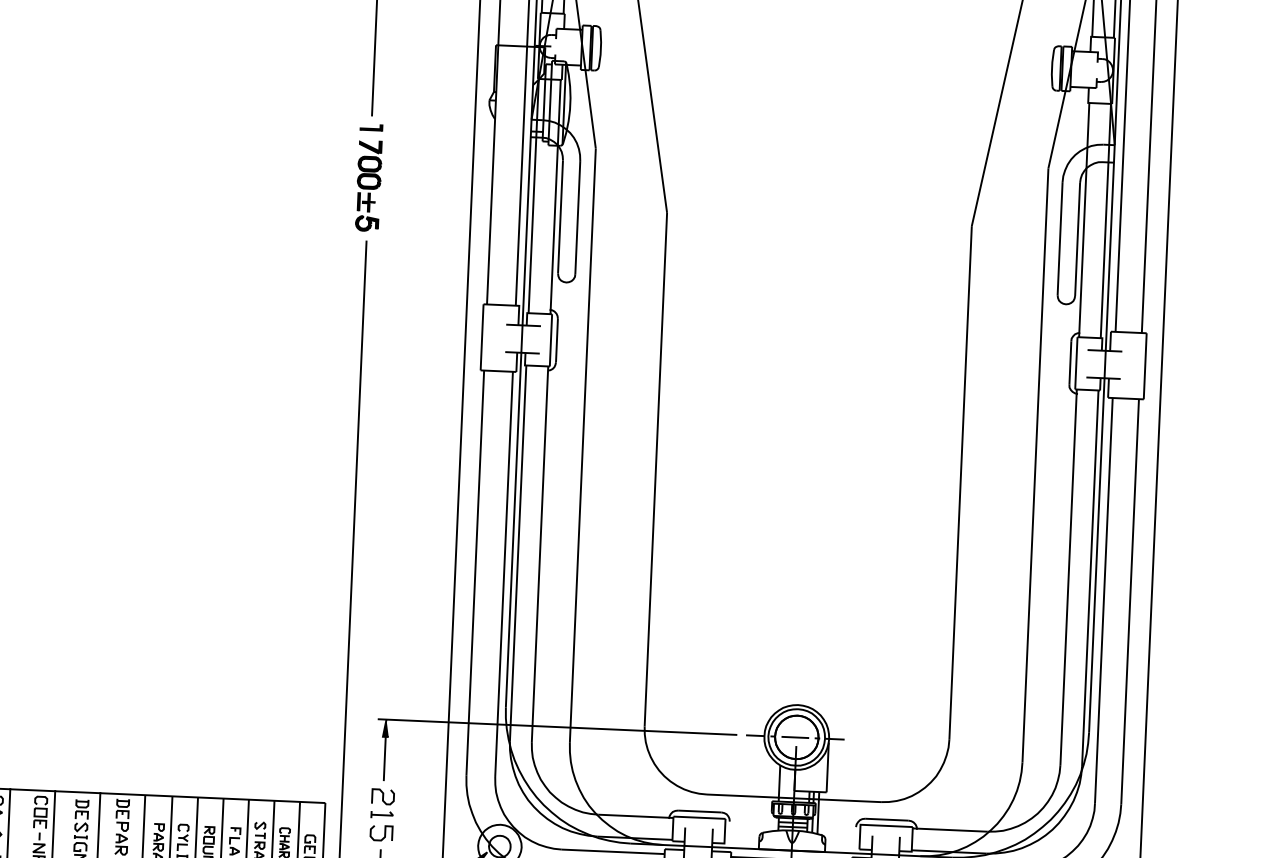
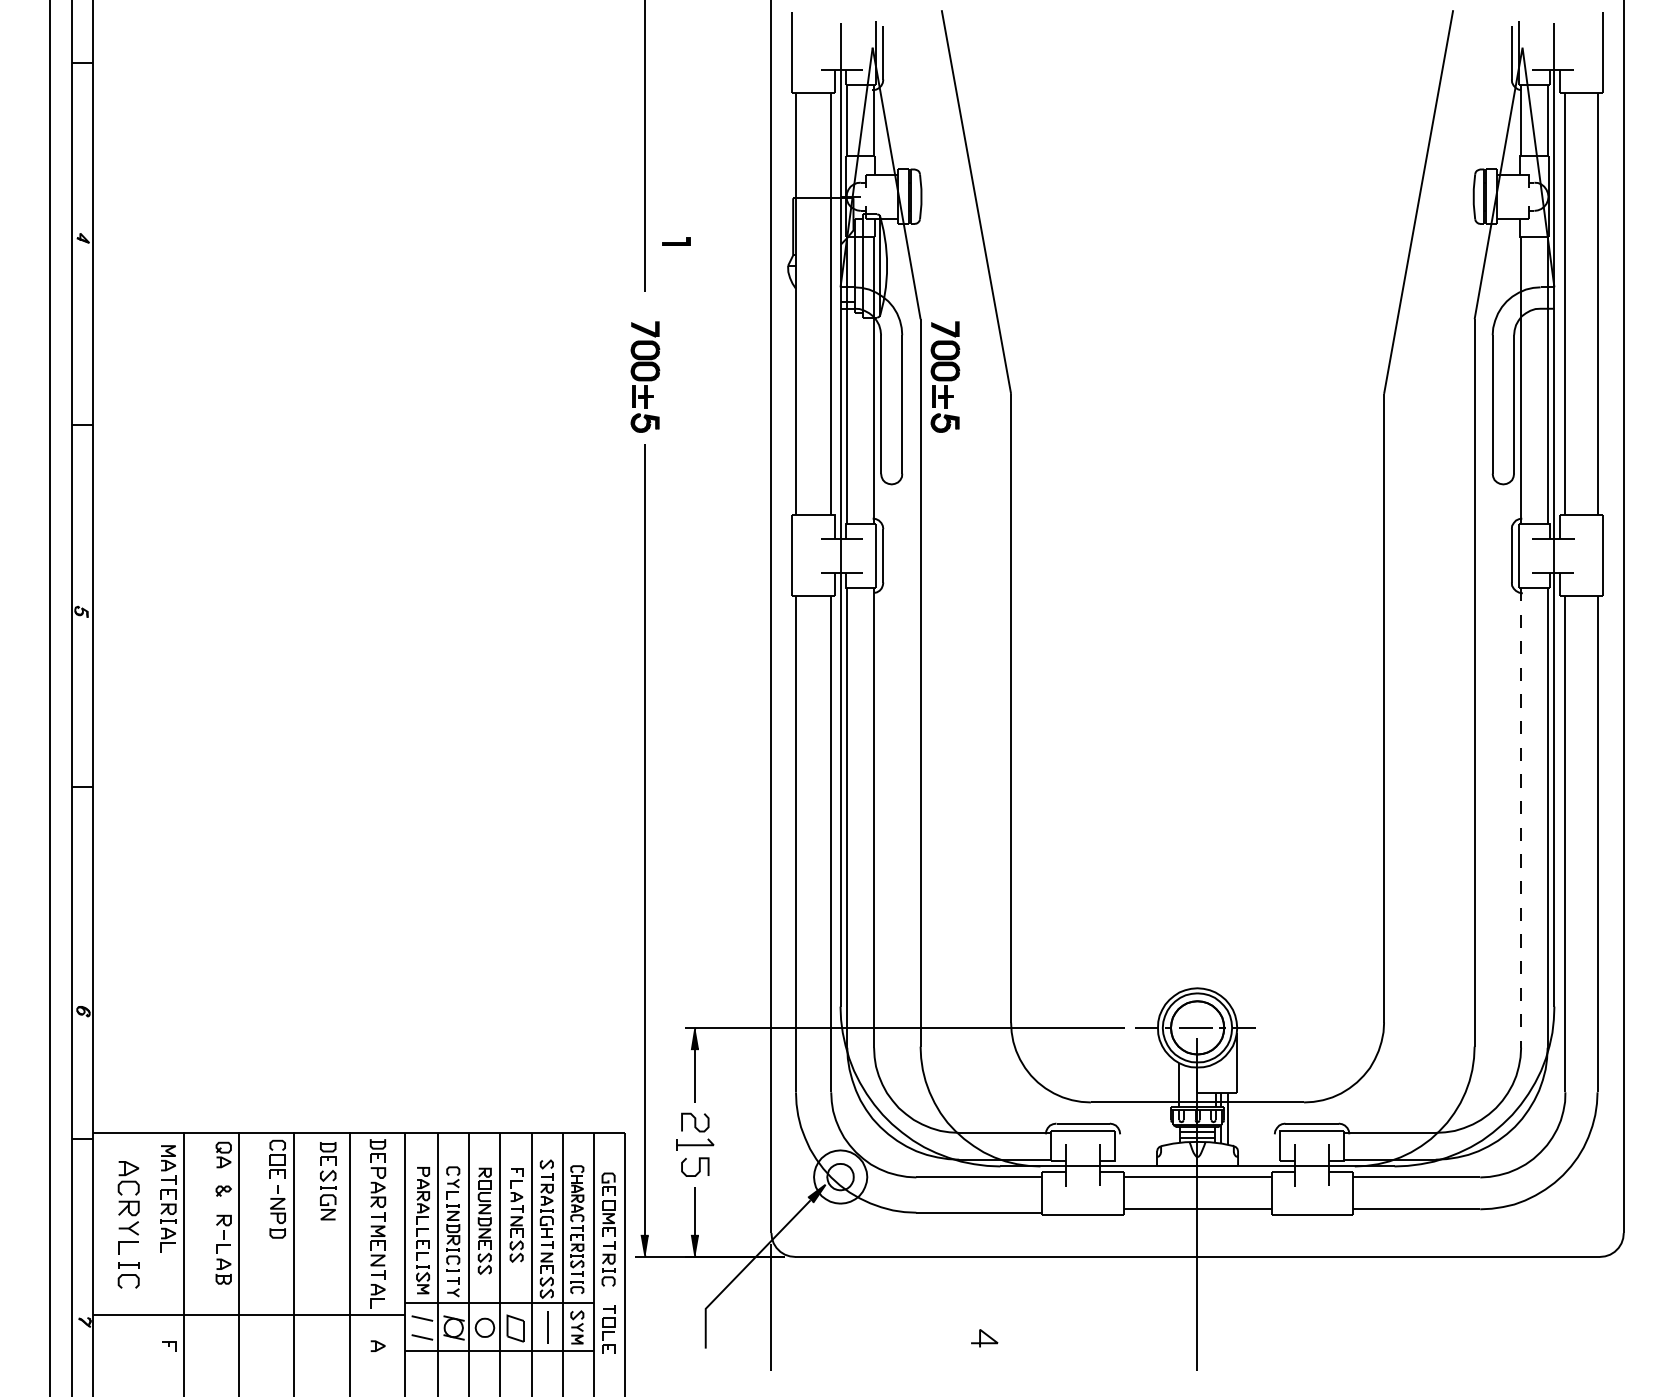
part: (371, 127) -> (676, 241), moved
part: (614, 196) -> (945, 376), added
line: (1068, 577) -> (1521, 817), solid -> dashed
part: (382, 814) -> (695, 1144), size x1.4

